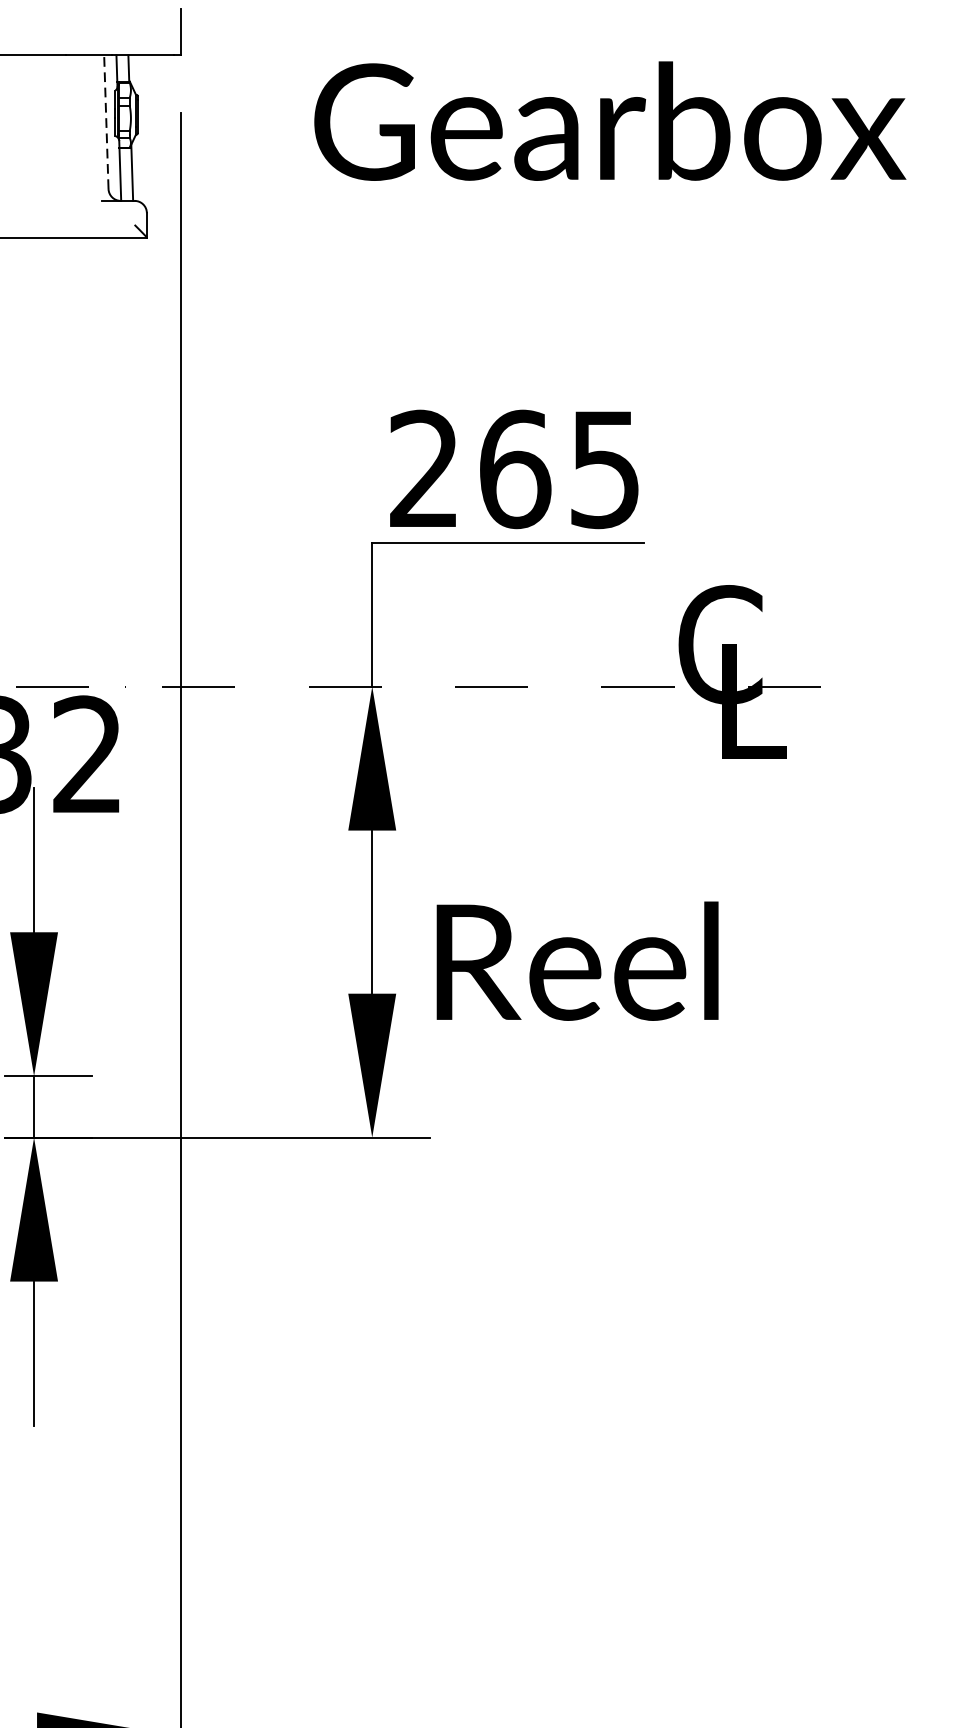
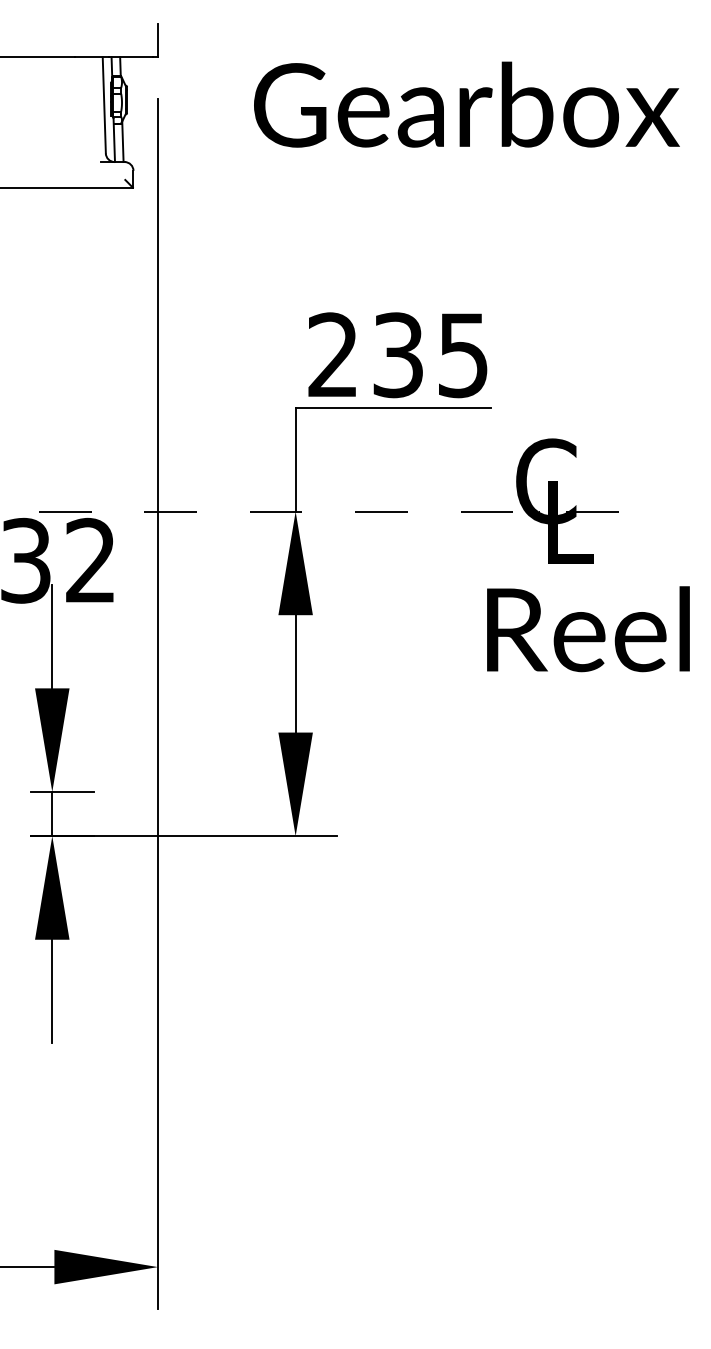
line: (106, 120) -> (104, 104), dashed -> solid
text: (515, 469) -> (398, 355), 265 -> 235
text: (577, 961) -> (588, 629), moved

